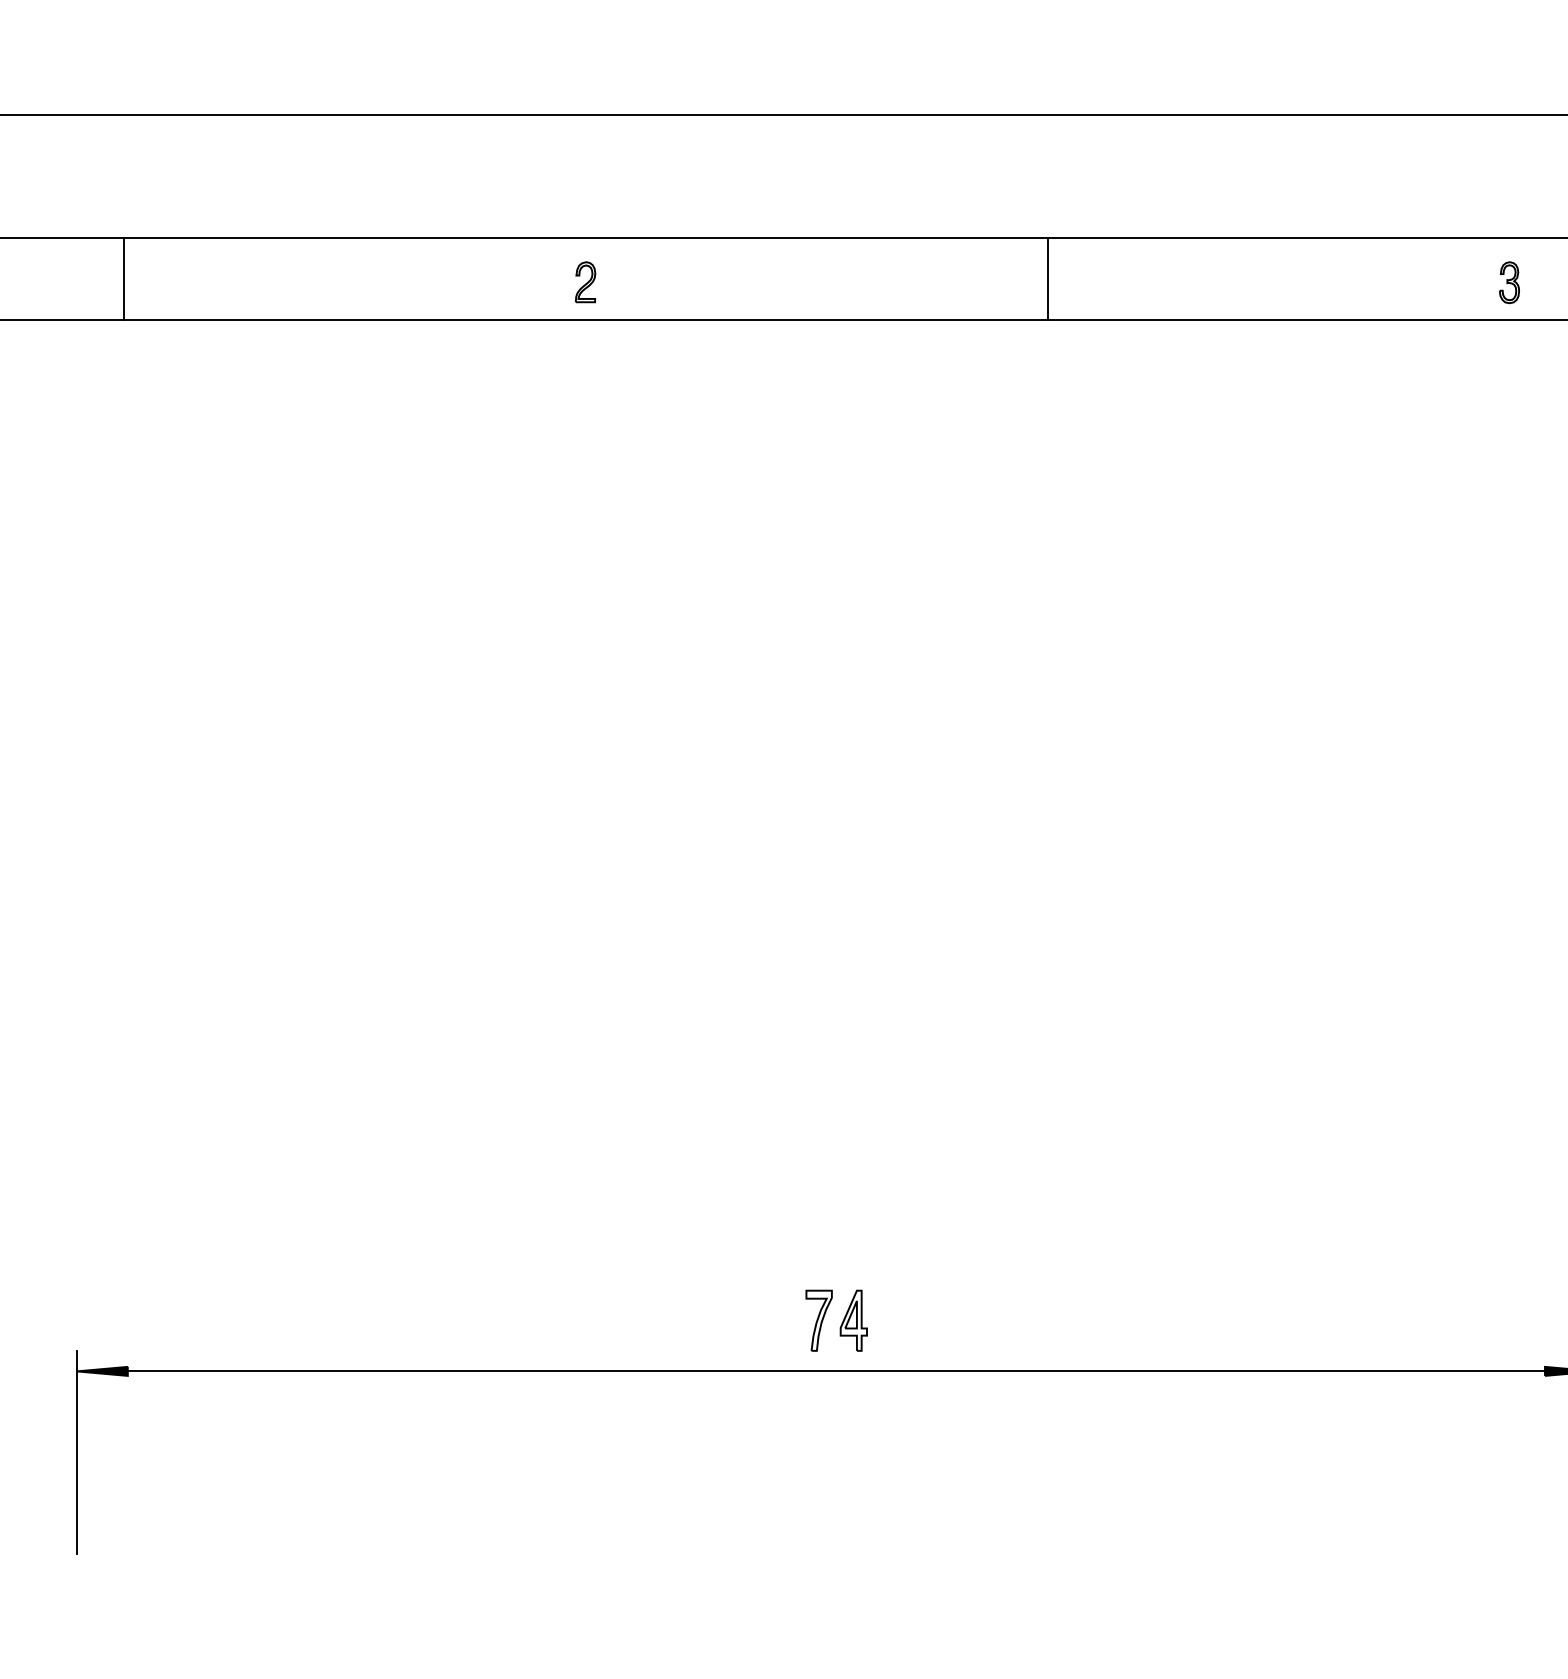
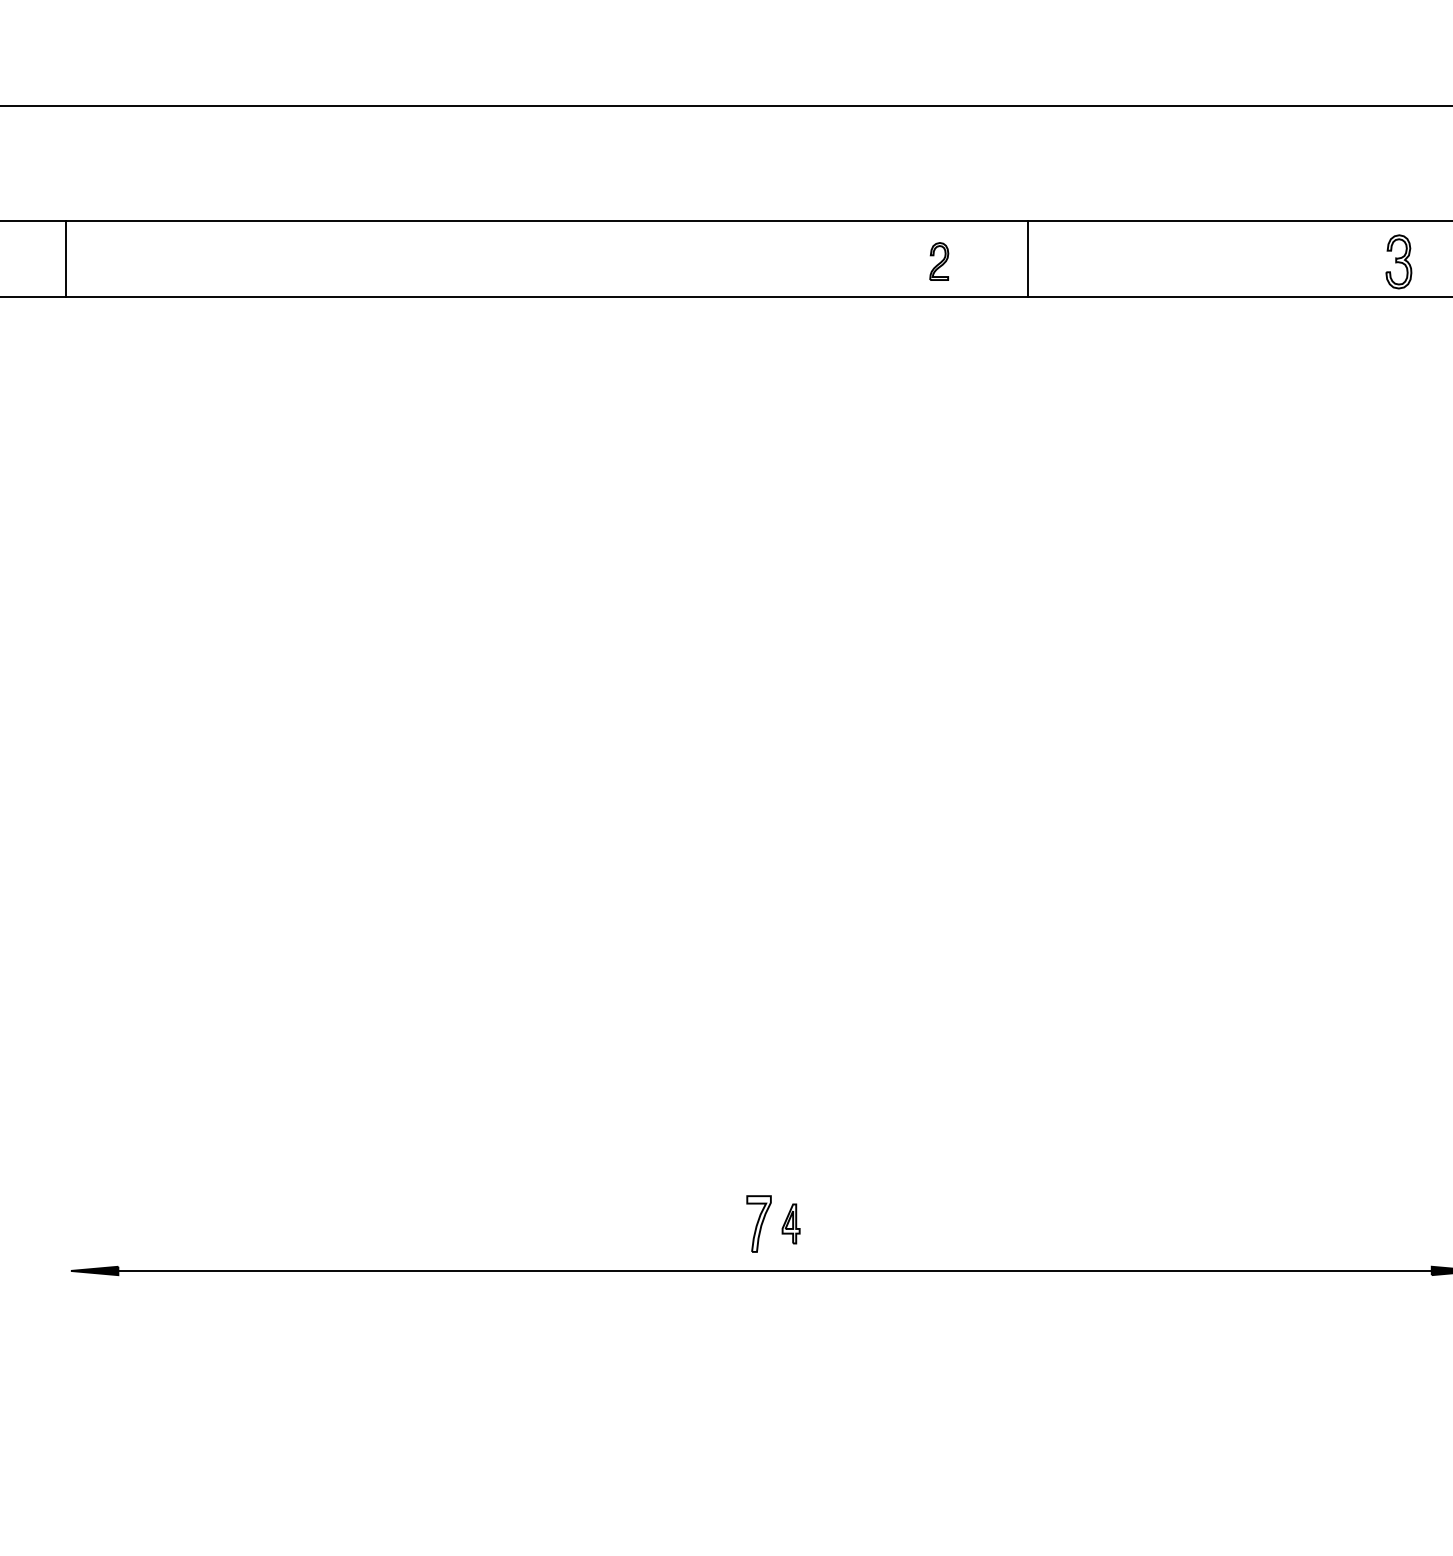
line: (123, 278) -> (66, 258), moved
line: (1047, 278) -> (1028, 258), moved
part: (585, 282) -> (939, 261), moved
part: (1509, 282) -> (1398, 261), size x1.4
part: (853, 1320) -> (790, 1223), size x0.7
line: (76, 1452) -> (70, 1346), removed

